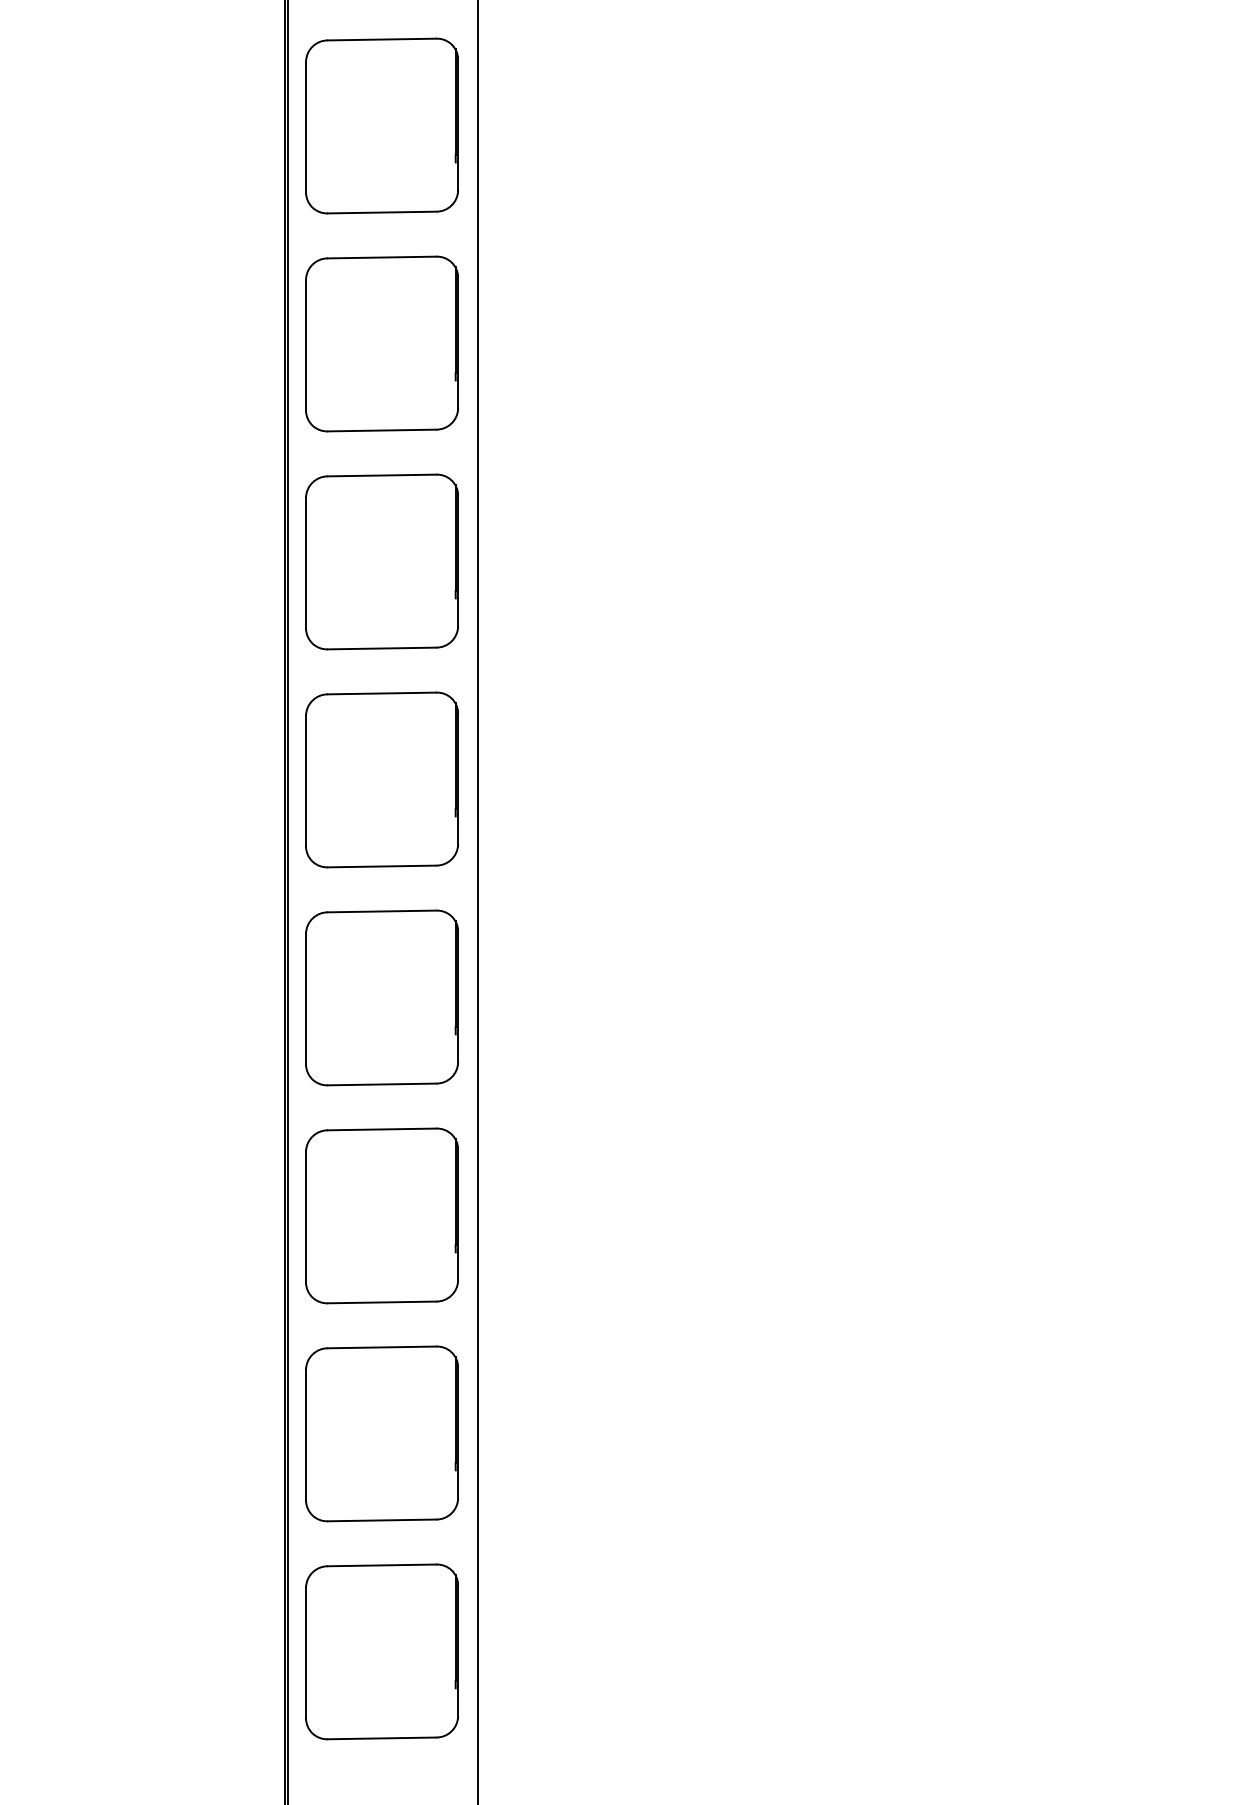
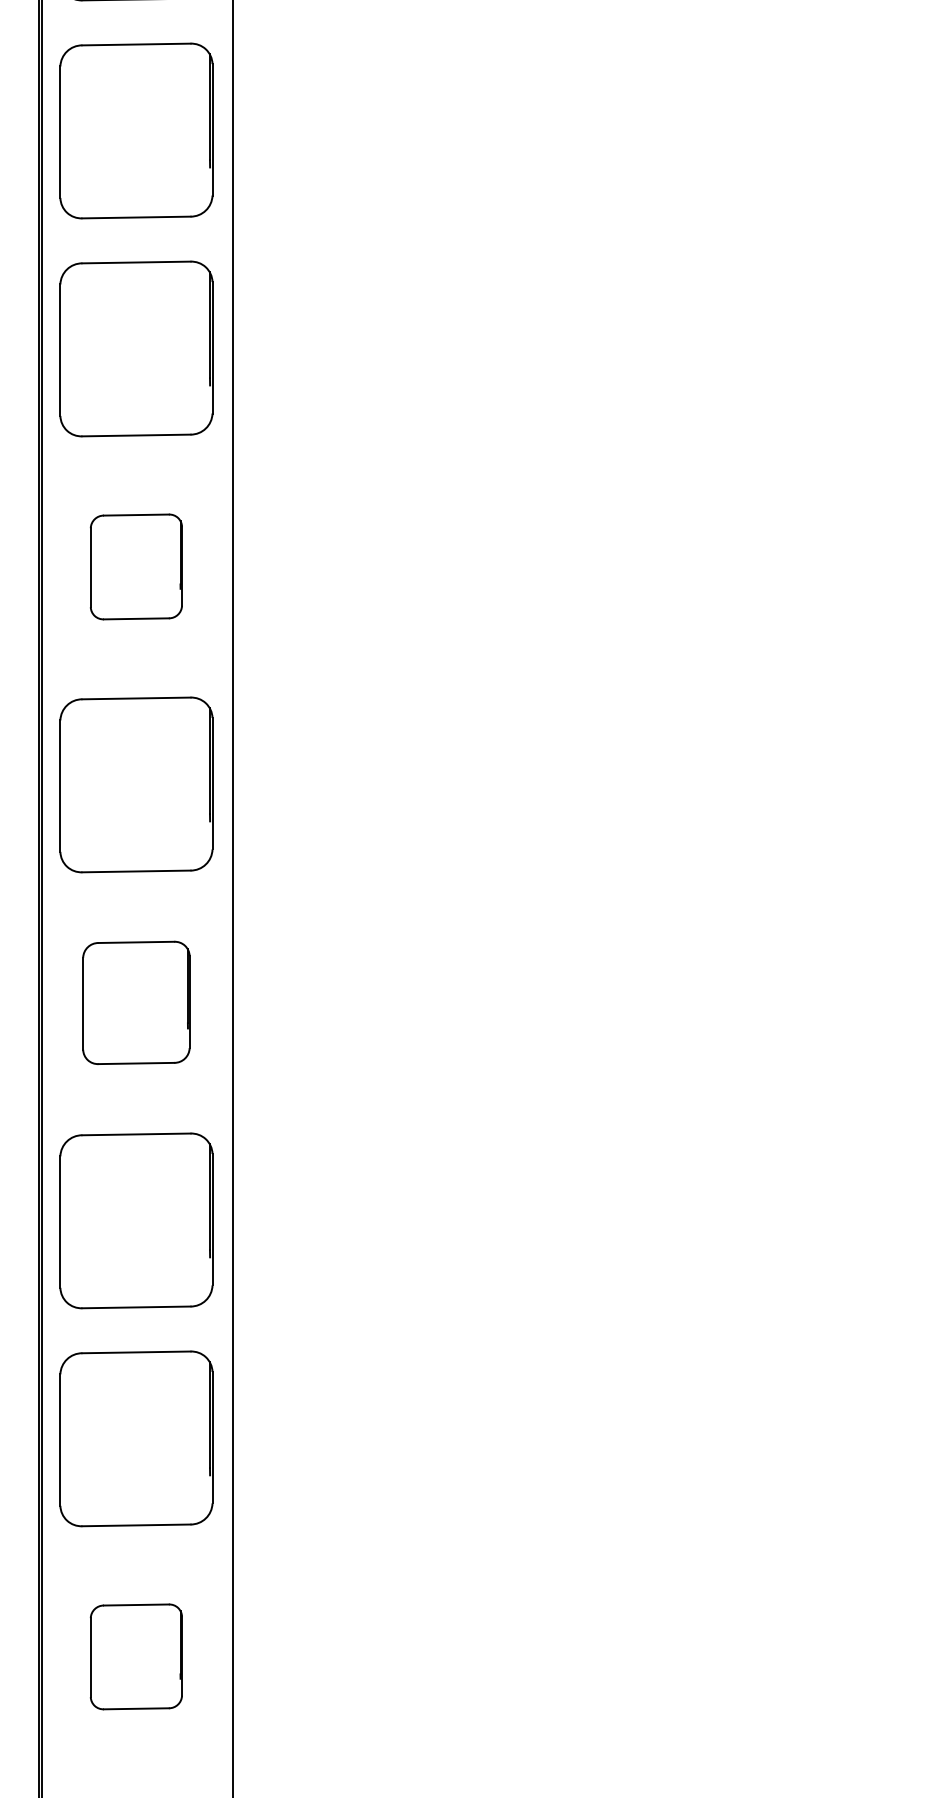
part: (381, 561) -> (135, 566), size x0.6
part: (381, 997) -> (135, 1002), size x0.7
part: (381, 1651) -> (135, 1656), size x0.6

